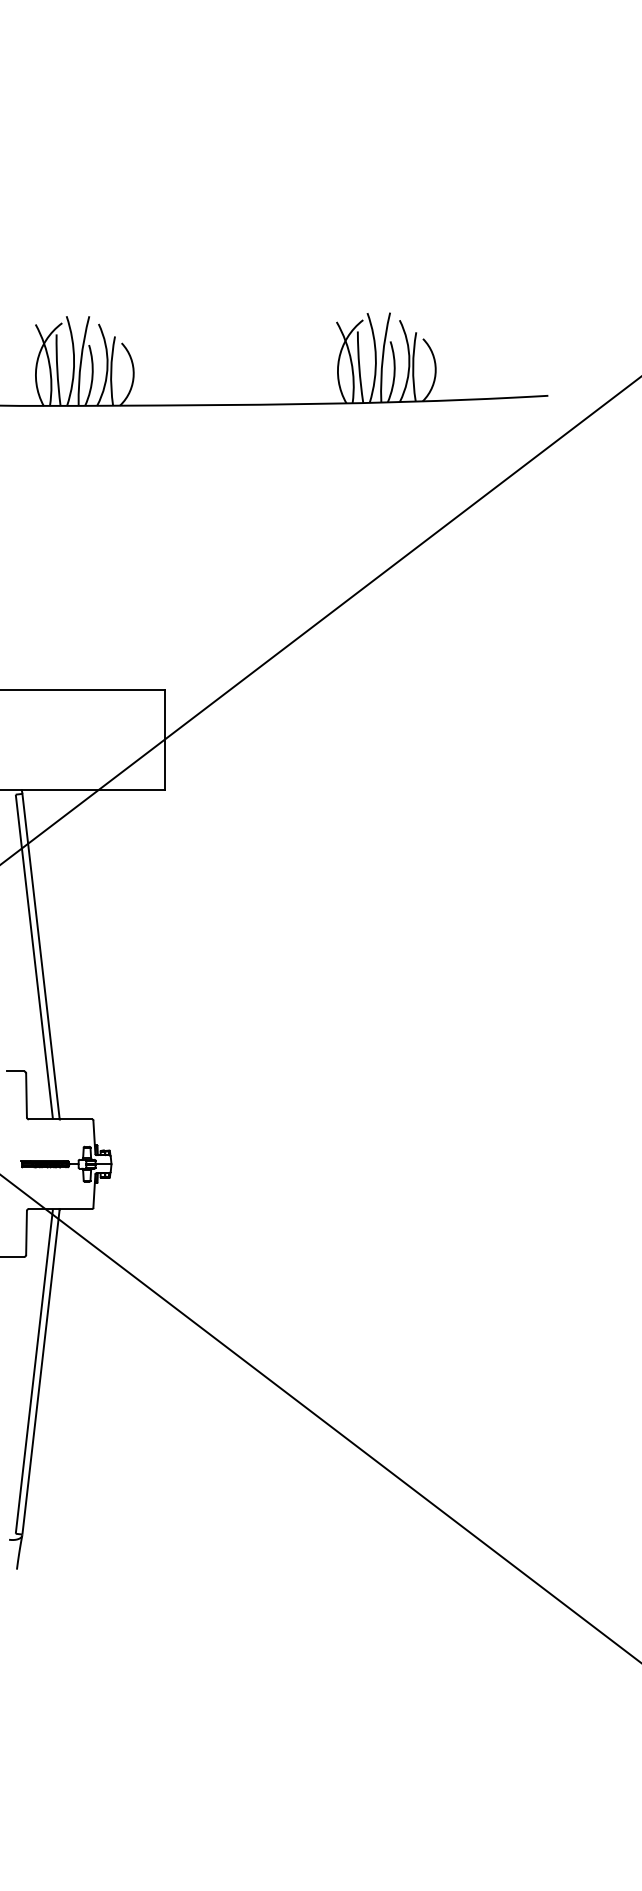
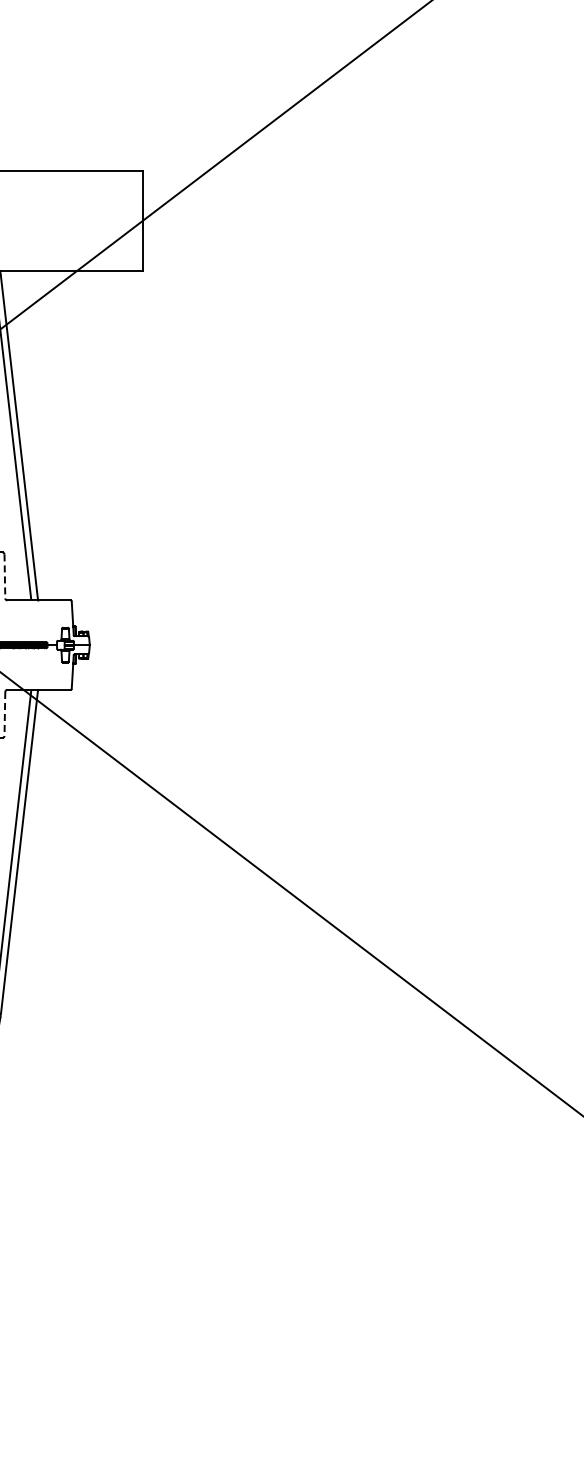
line: (26, 1095) -> (4, 576), solid -> dashed
line: (26, 1232) -> (4, 713), solid -> dashed

